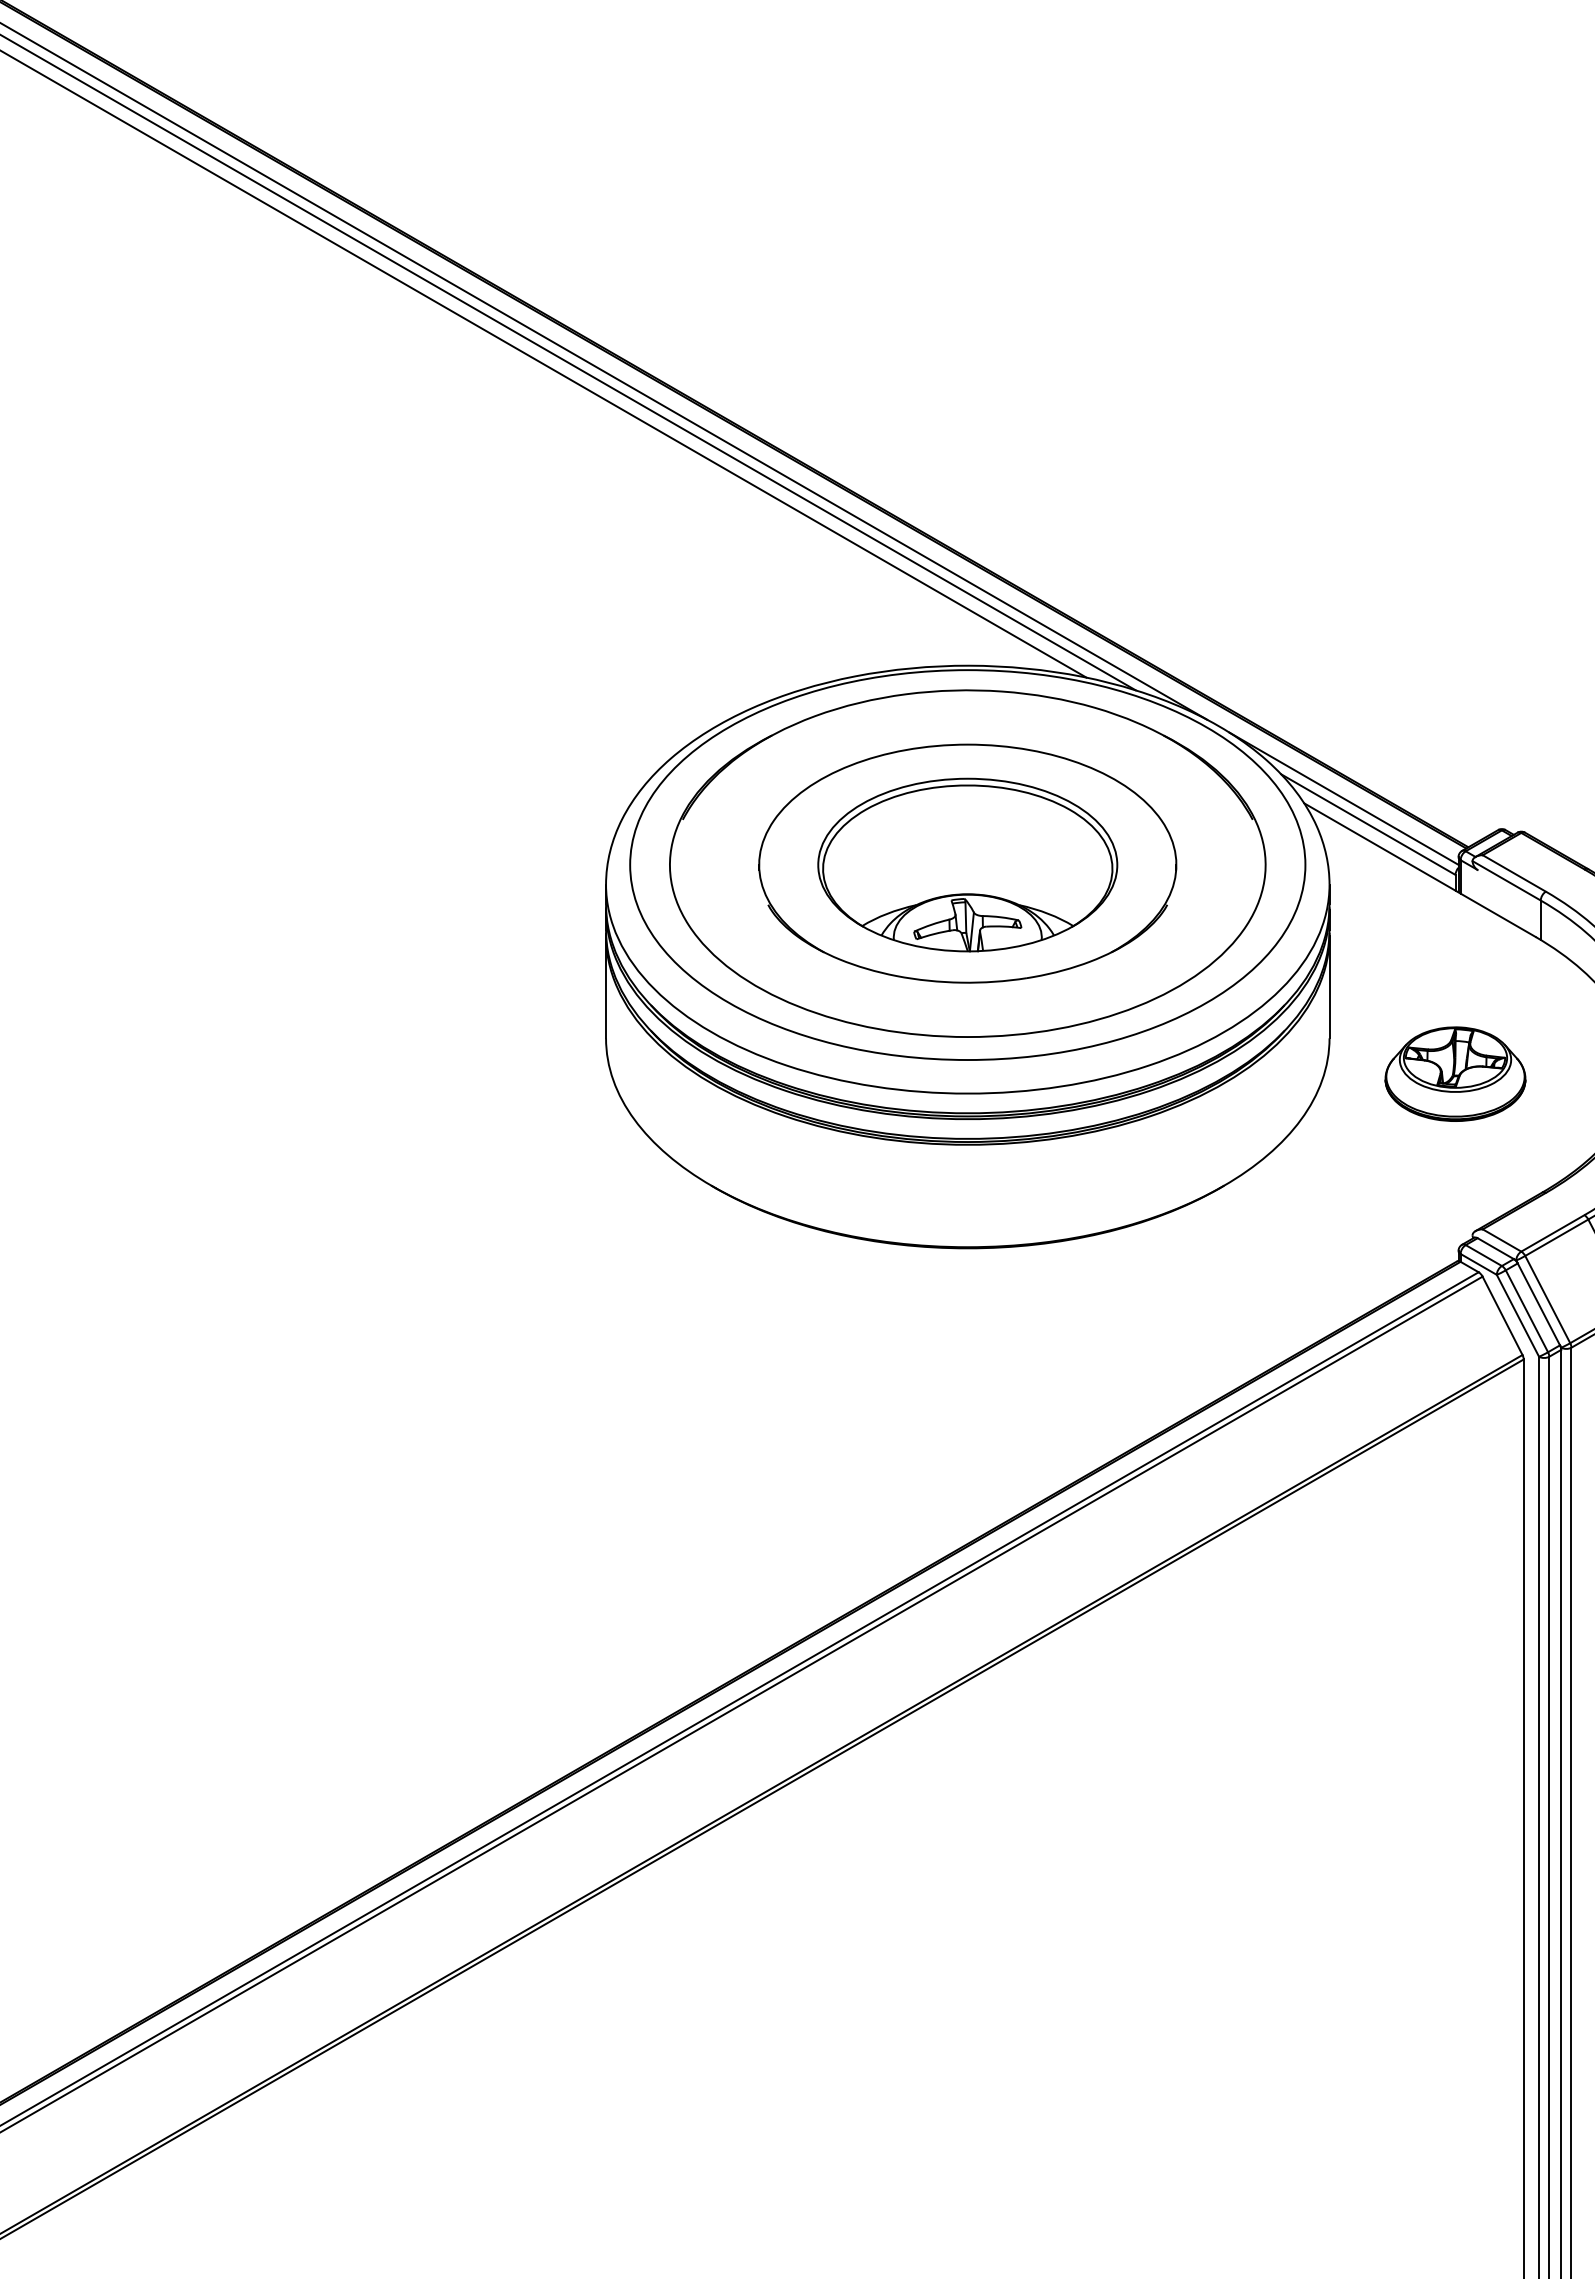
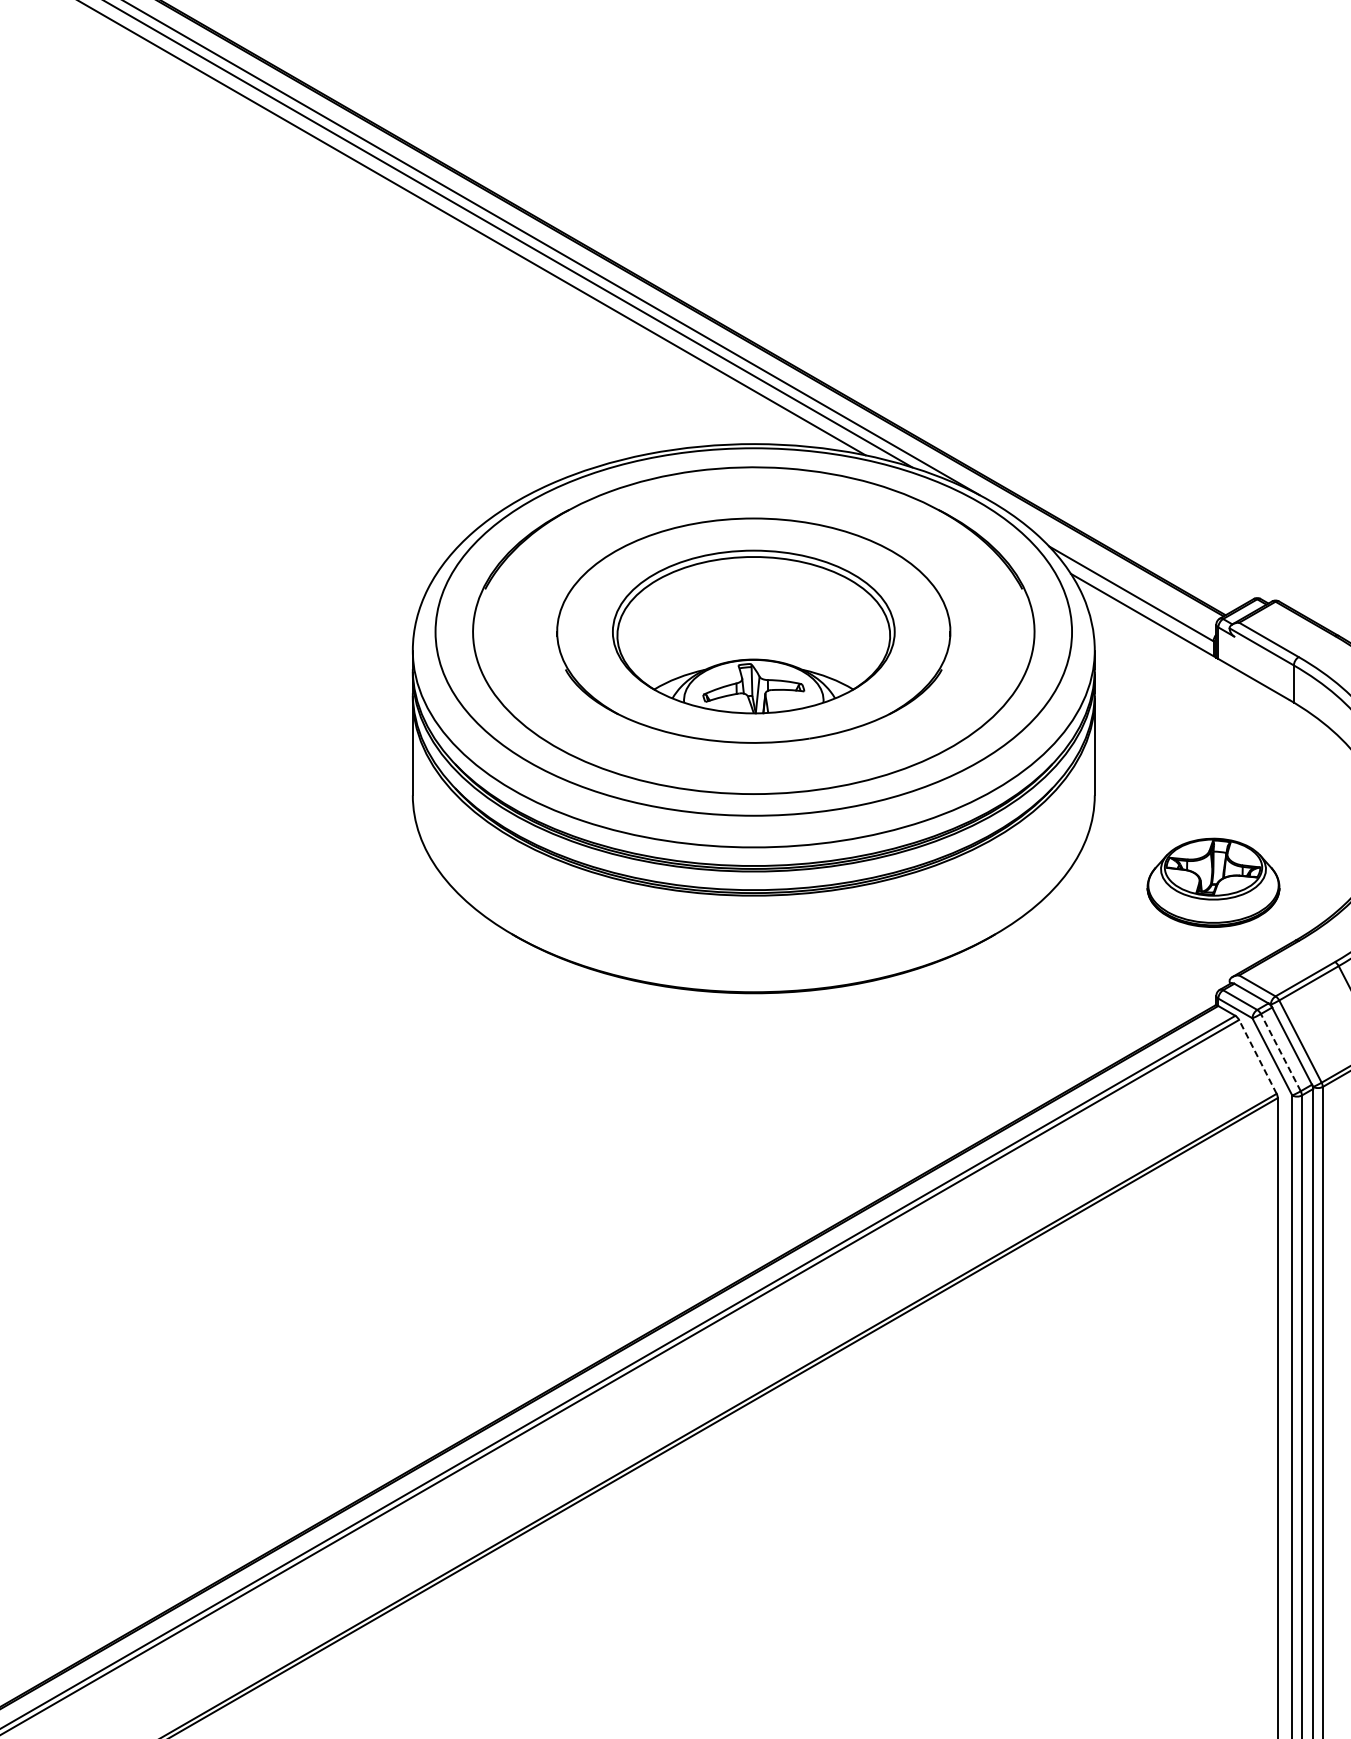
line: (1343, 798) -> (1107, 569), removed
part: (1455, 1073) -> (1213, 882), moved
line: (1526, 1310) -> (1280, 1051), solid -> dashed
line: (1502, 1315) -> (1257, 1056), solid -> dashed

